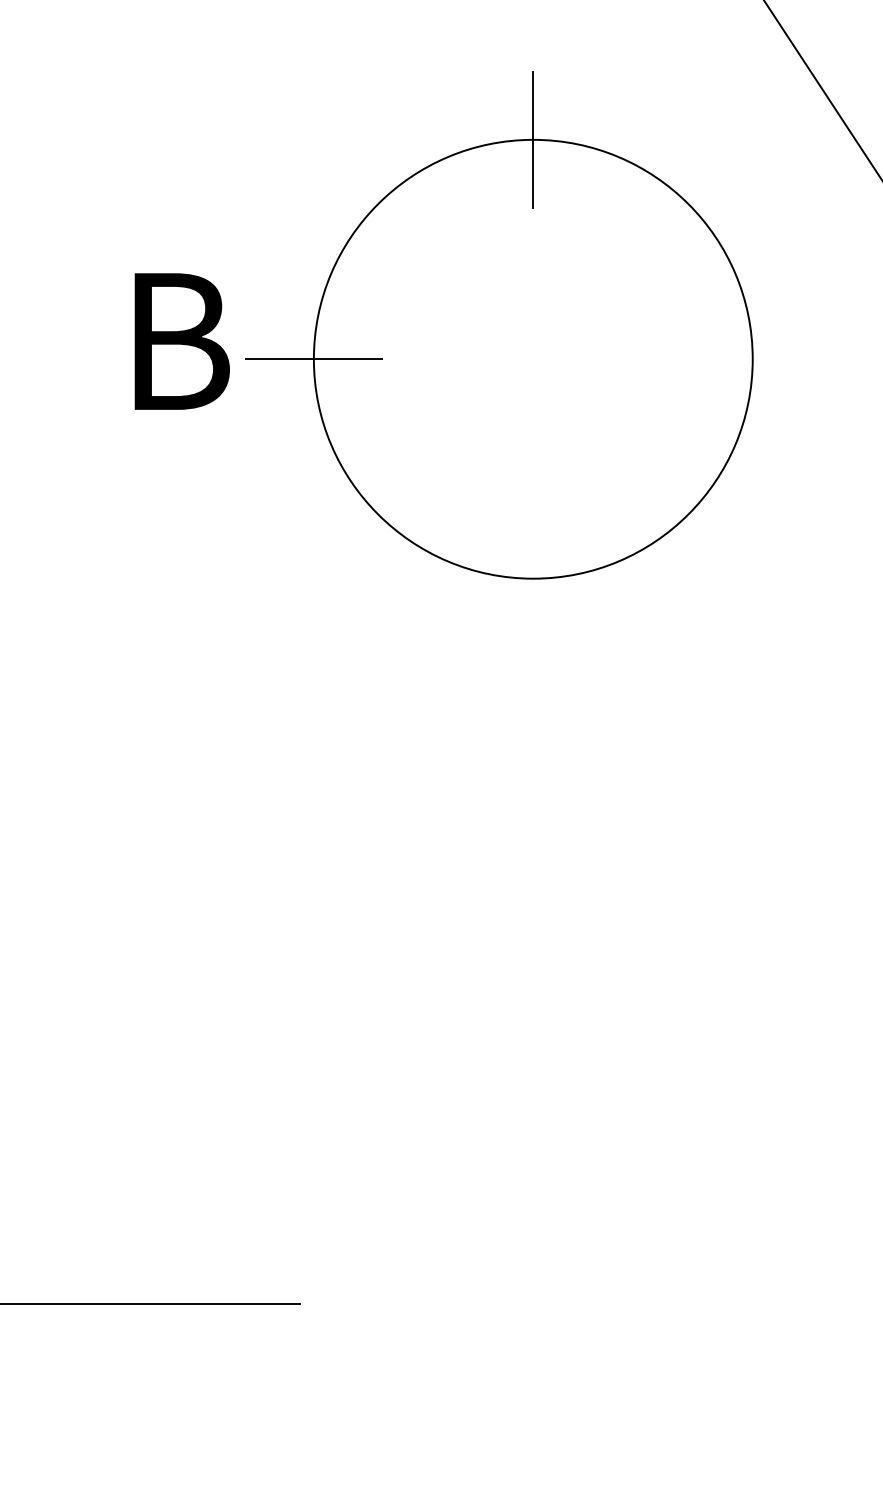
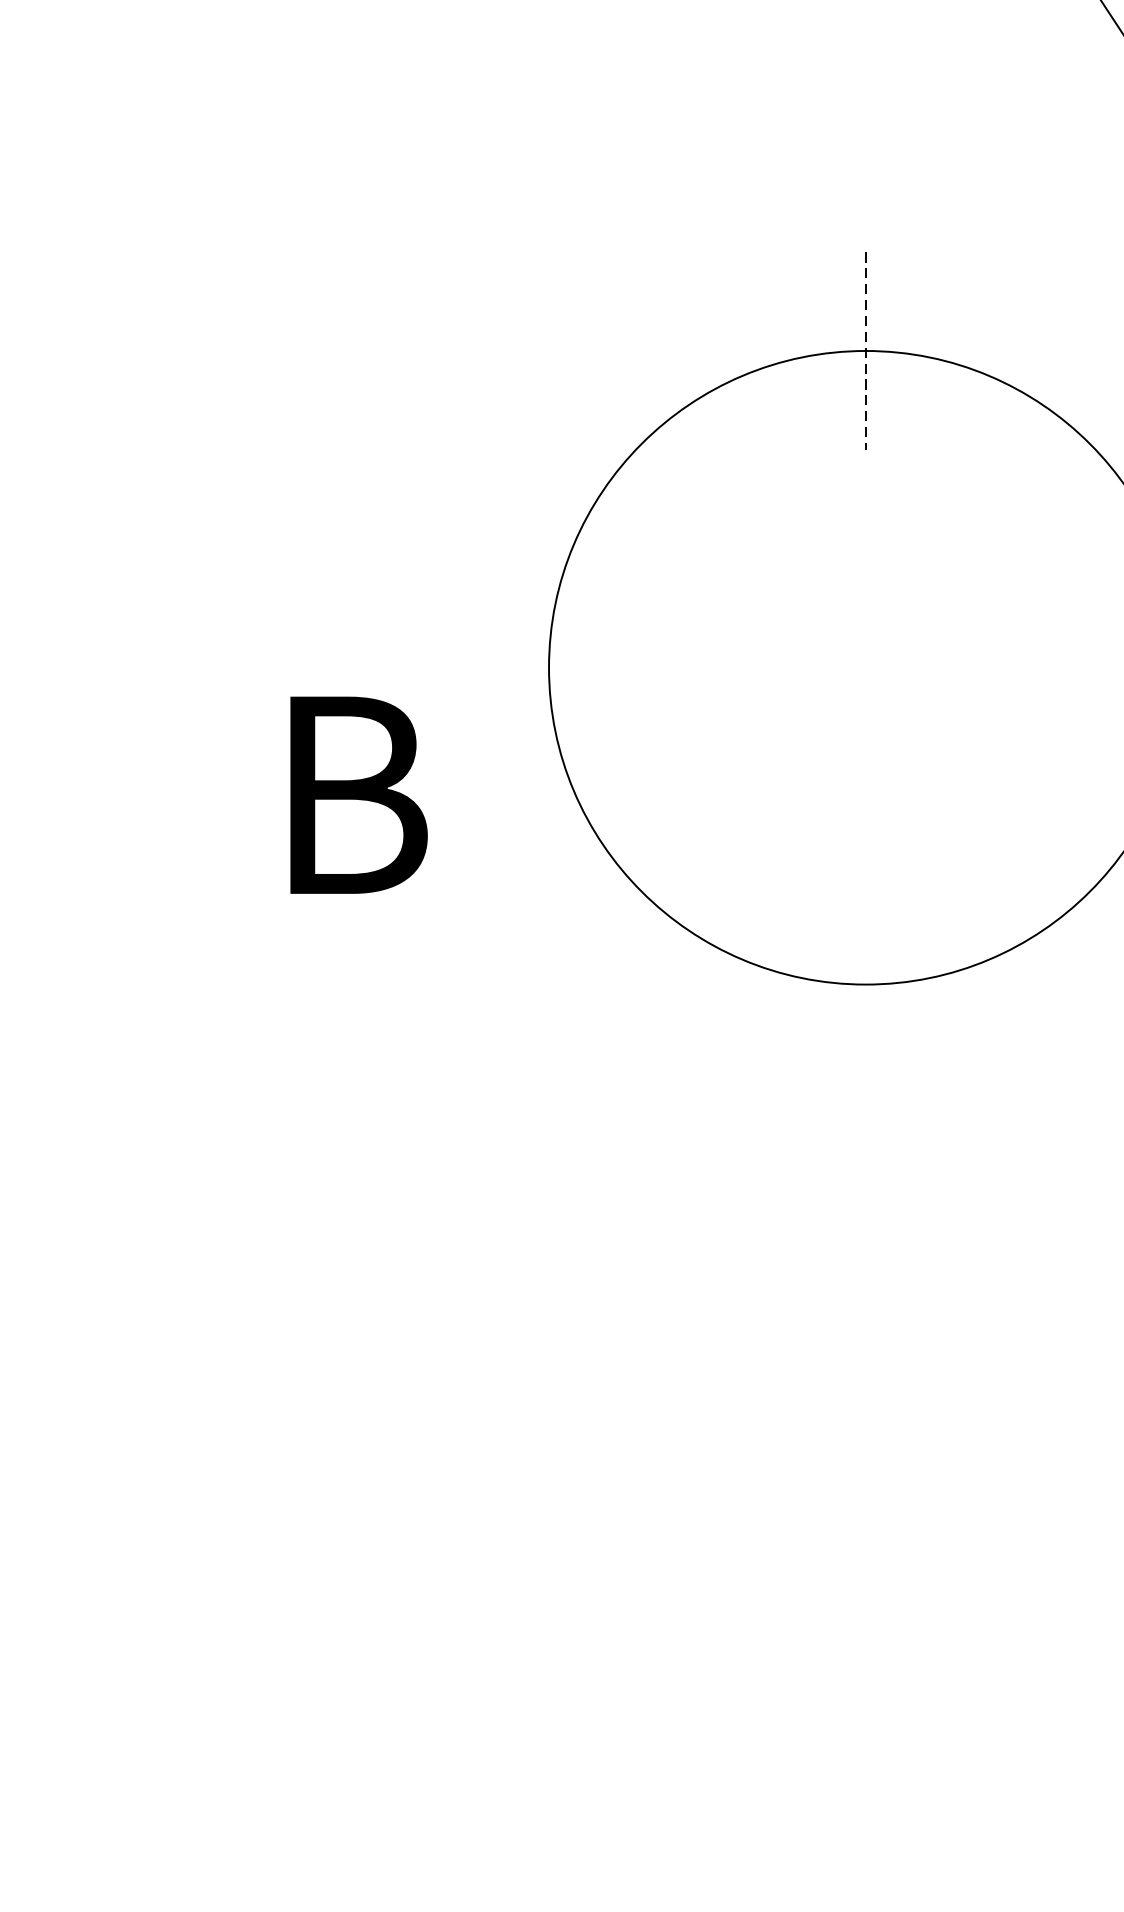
line: (533, 140) -> (866, 351), solid -> dashed
text: (181, 341) -> (357, 795), moved
line: (313, 359) -> (548, 668), removed

